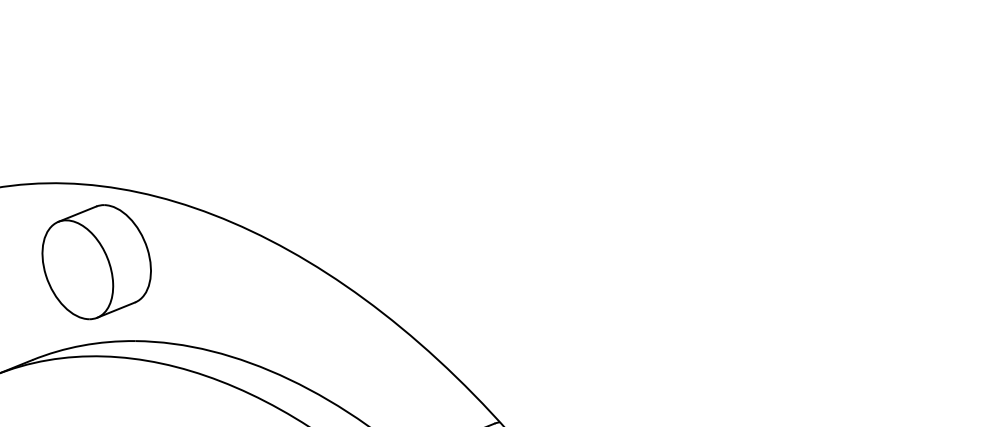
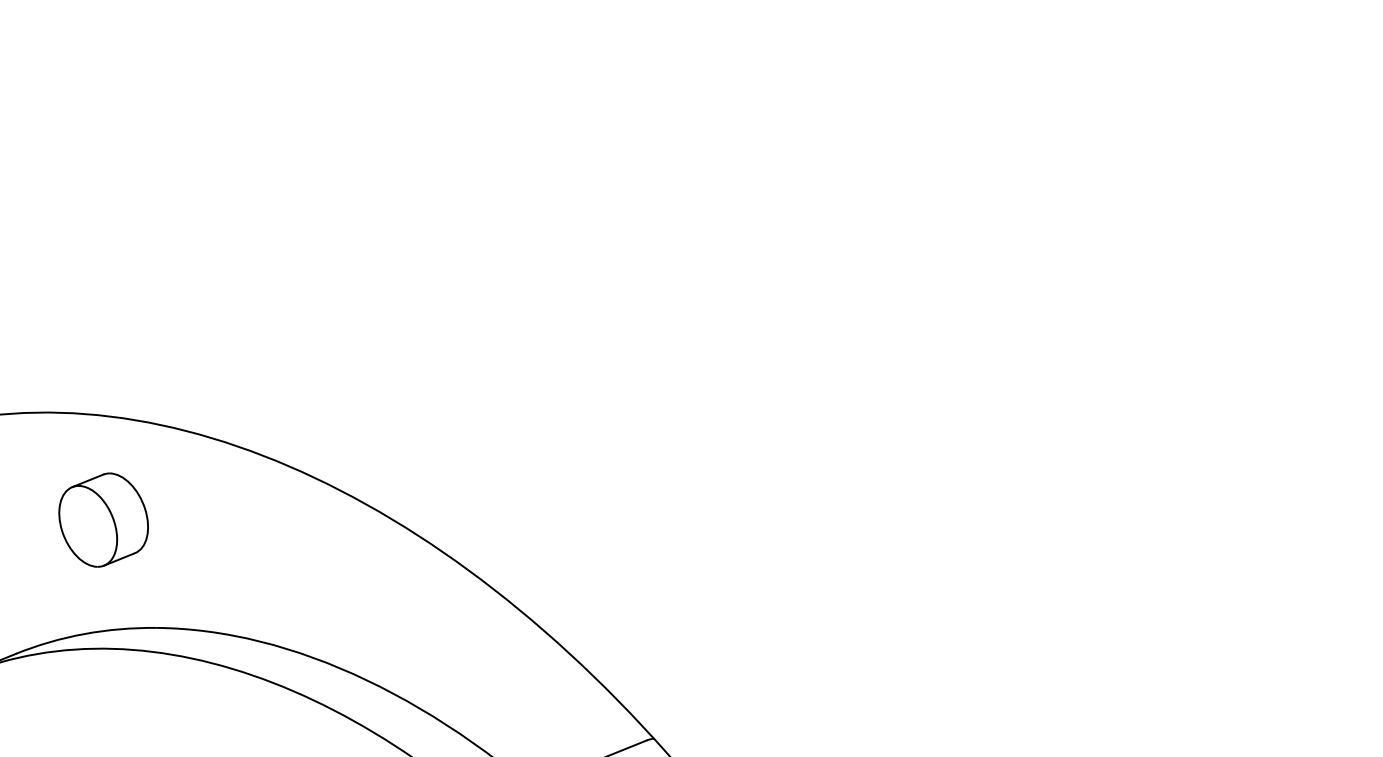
part: (96, 261) -> (103, 519), size x0.6

